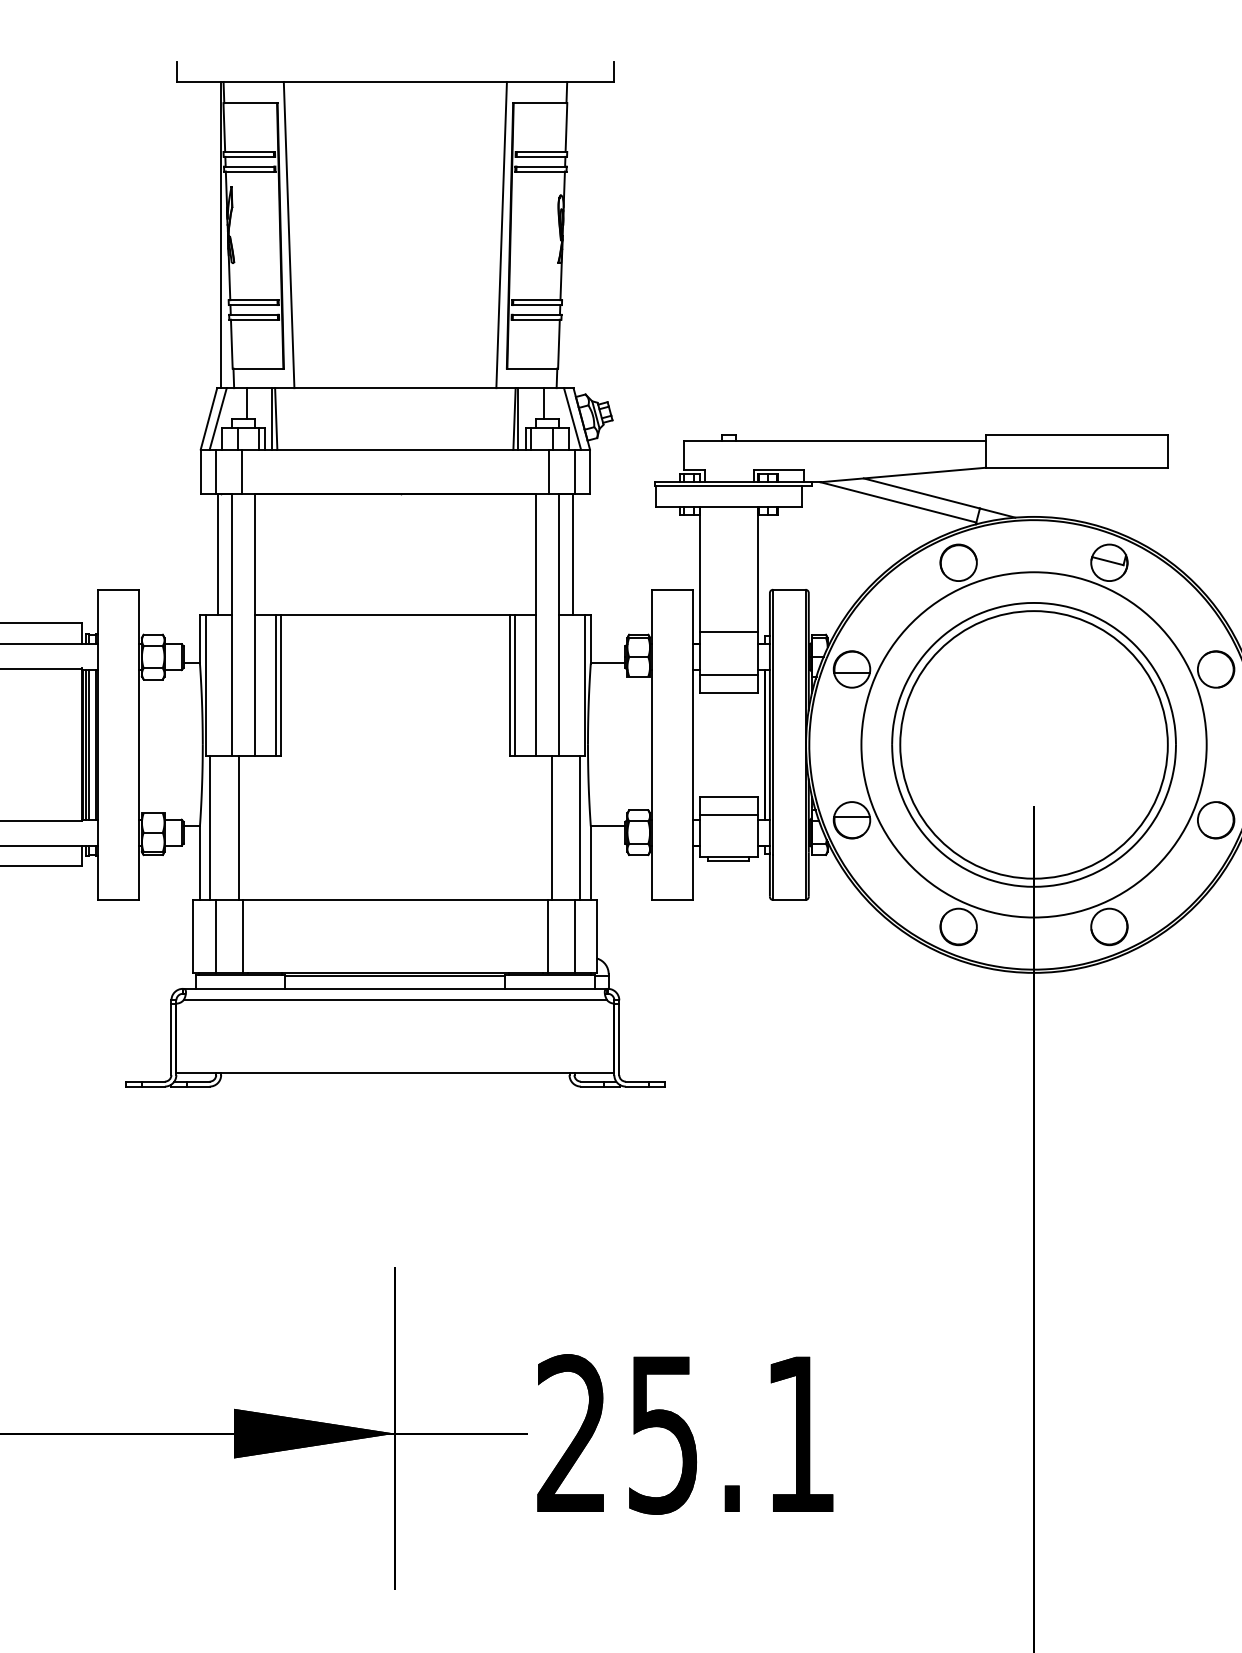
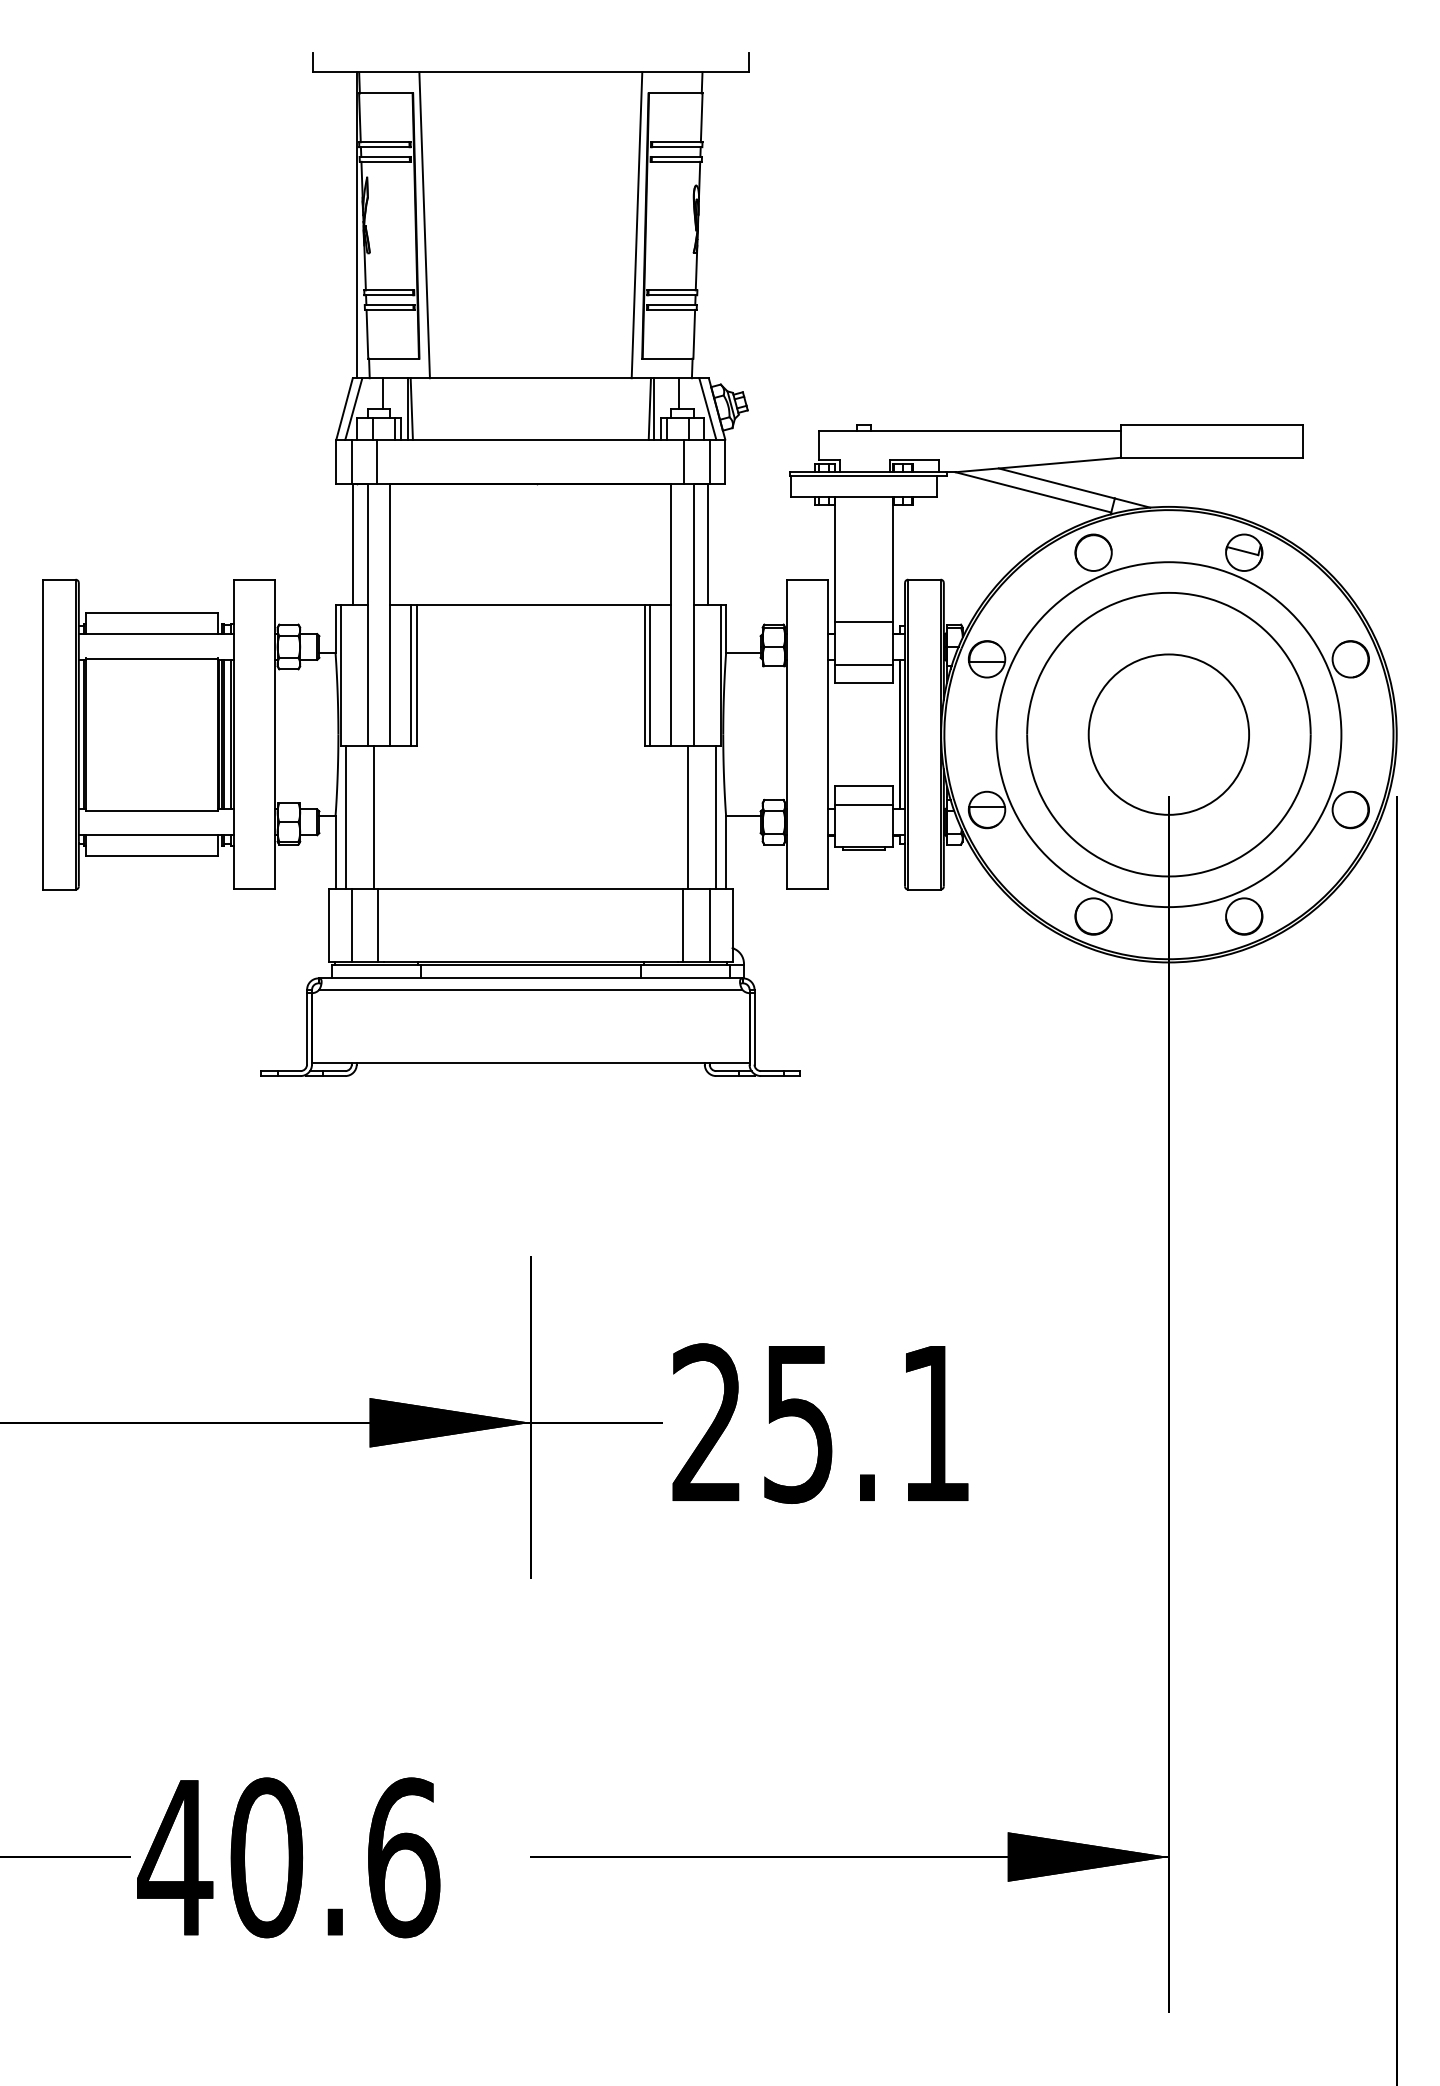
circle: (1033, 744) -> (1168, 734), size x0.6

